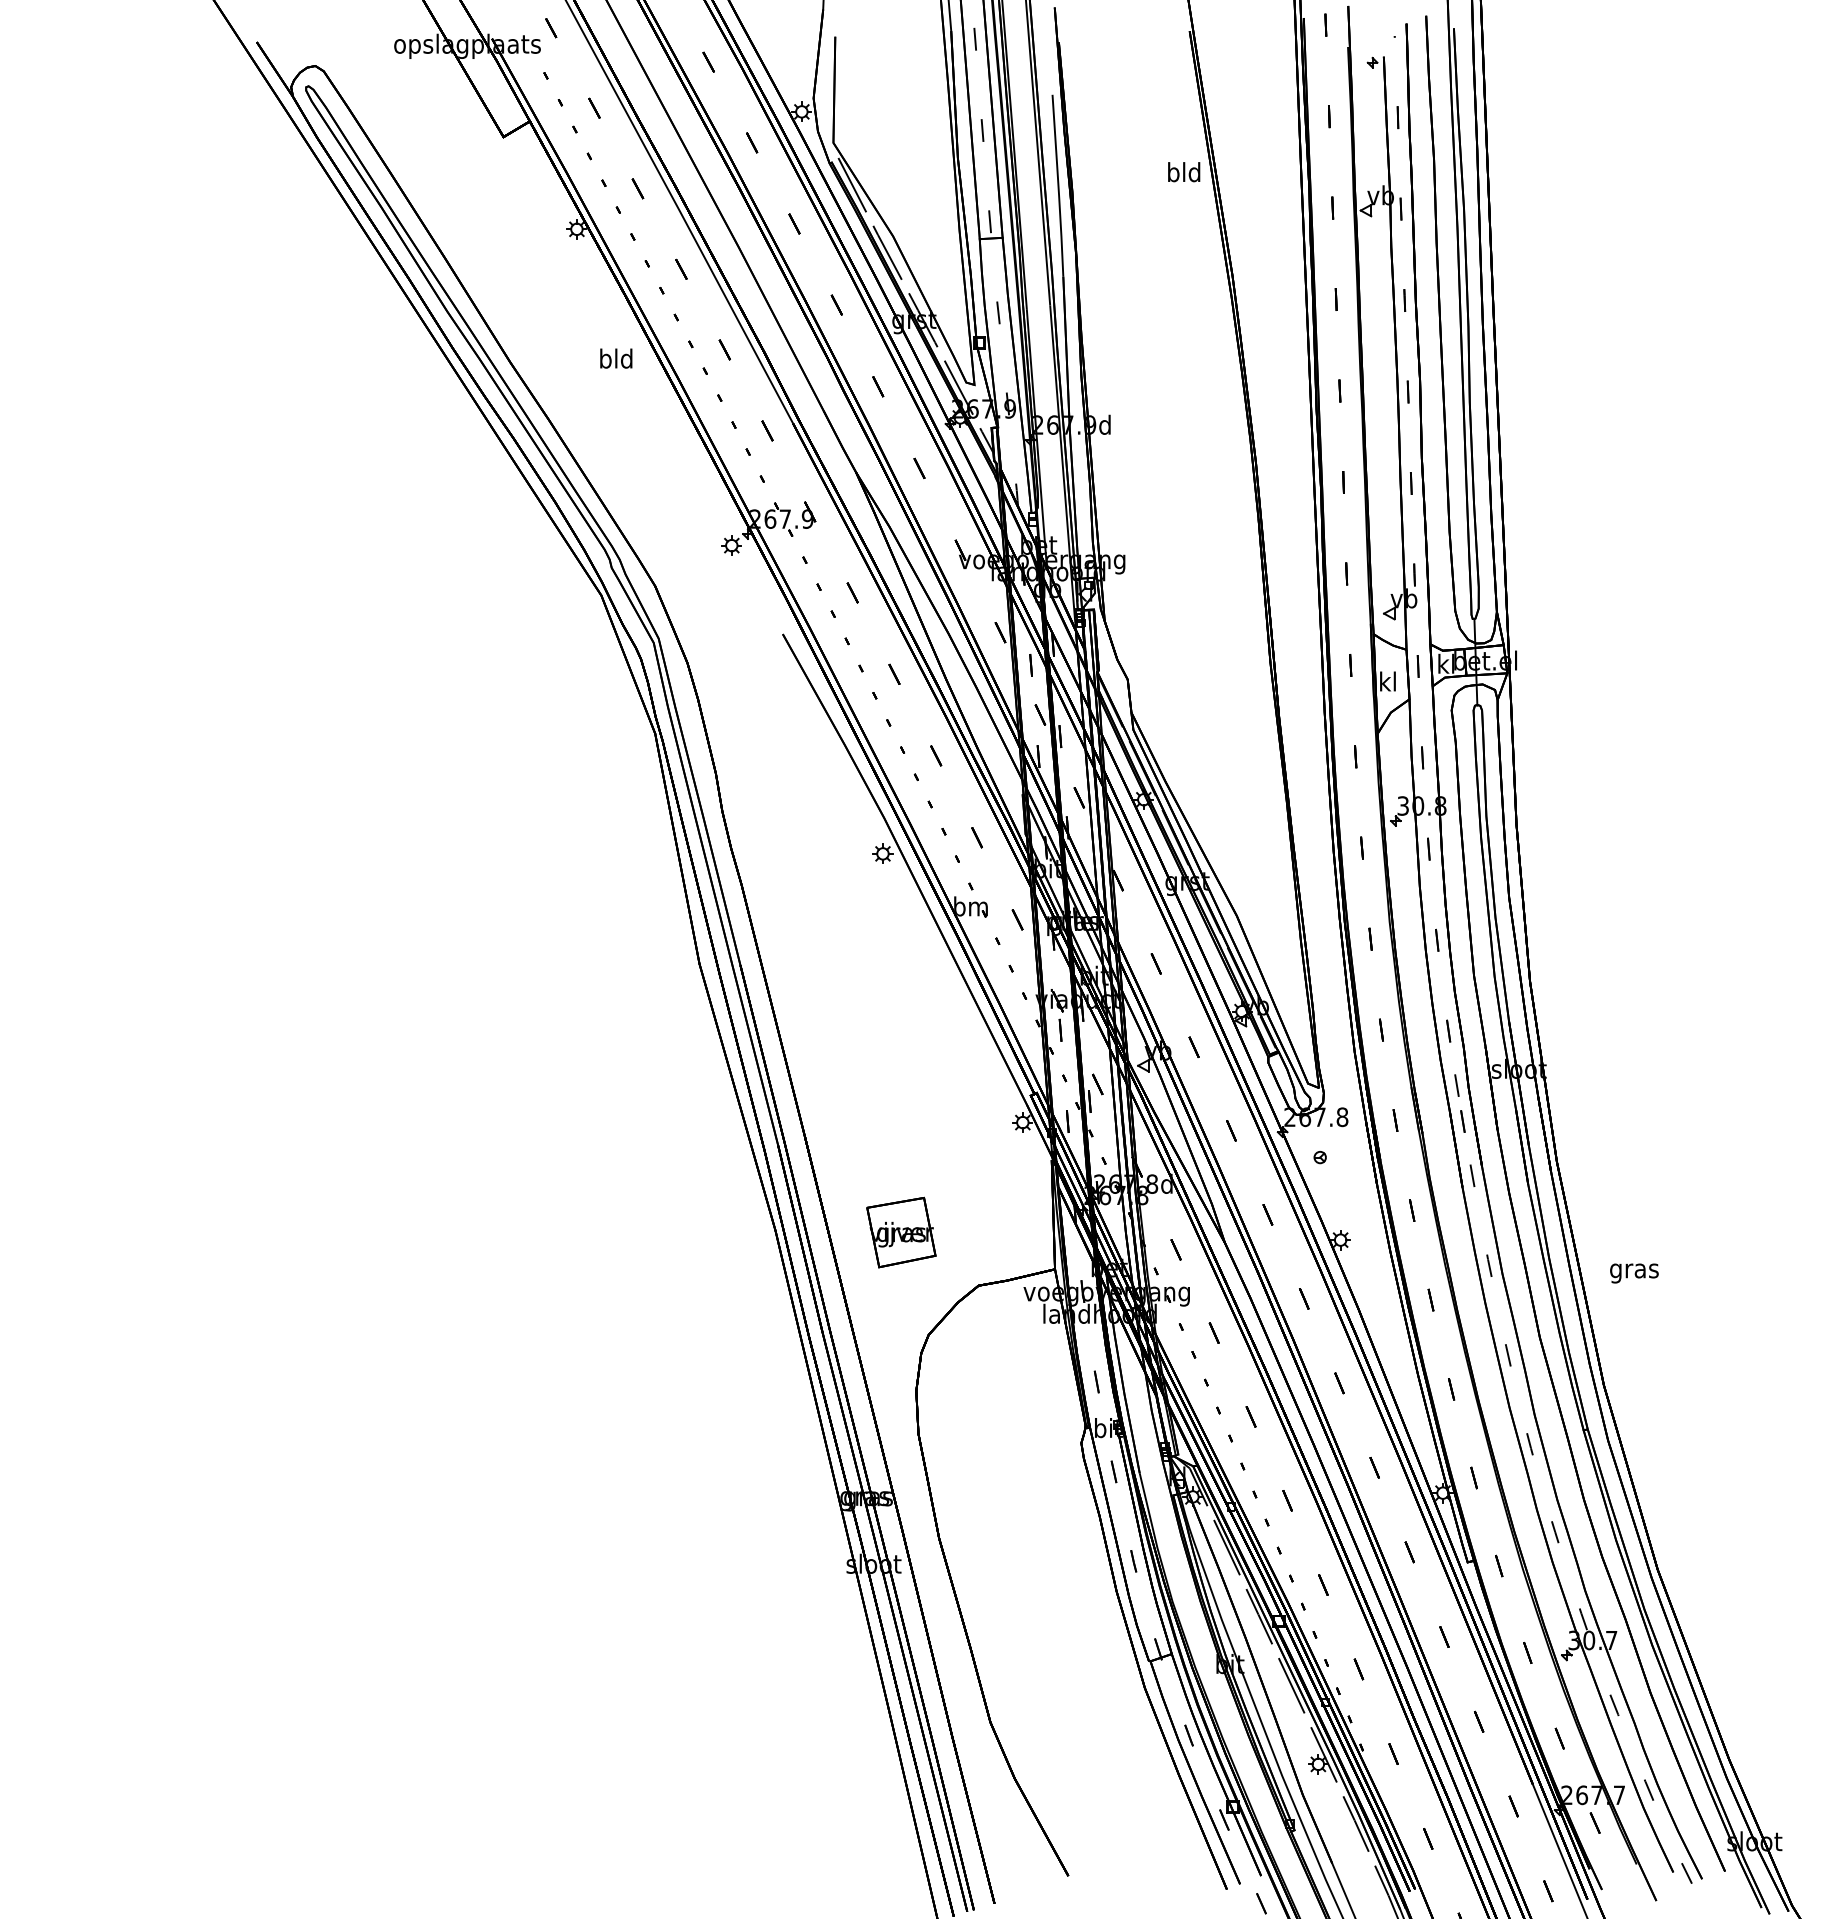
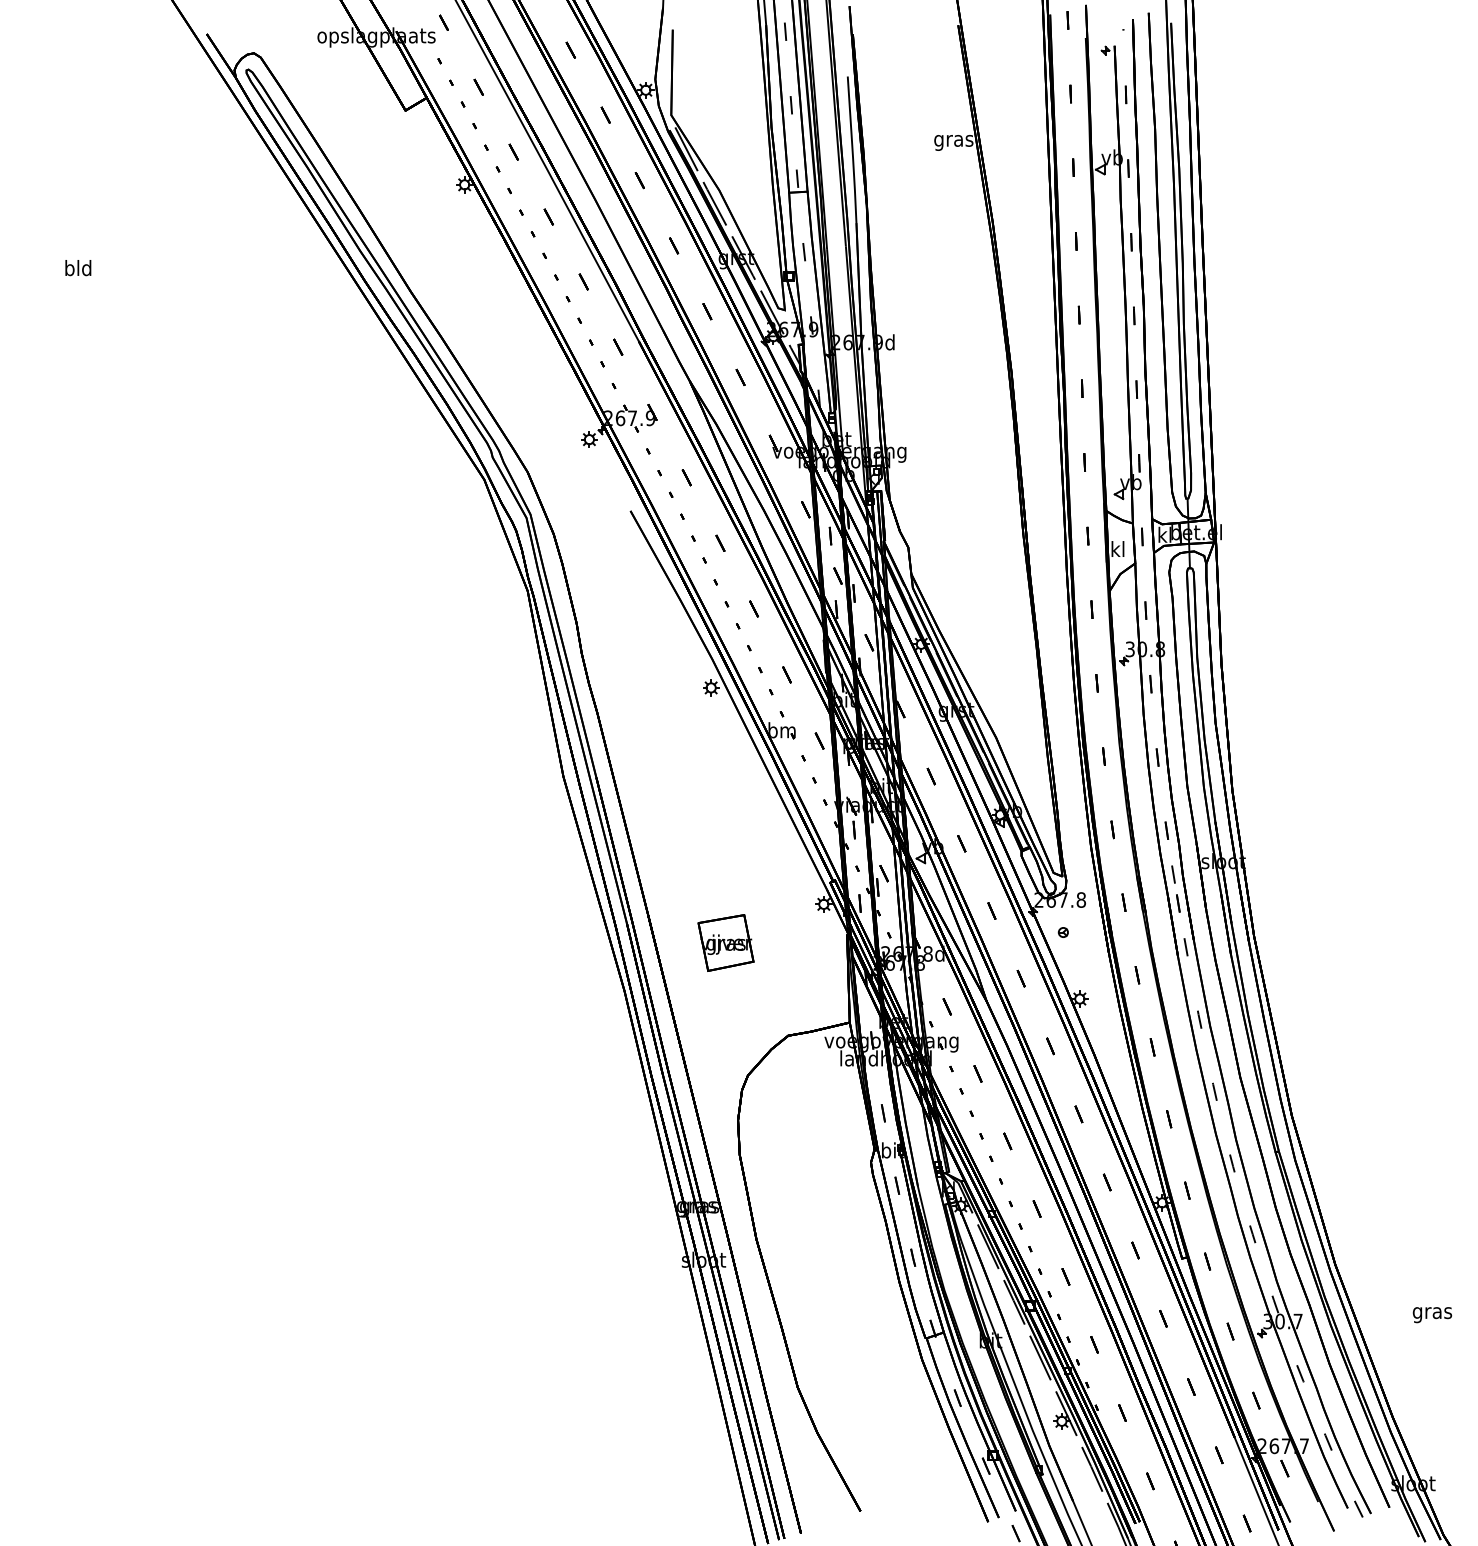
text: (1183, 174) -> (953, 140), bld -> gras
text: (616, 358) -> (78, 267), moved
part: (901, 1232) -> (726, 942), moved
text: (1634, 1273) -> (1432, 1315), moved

